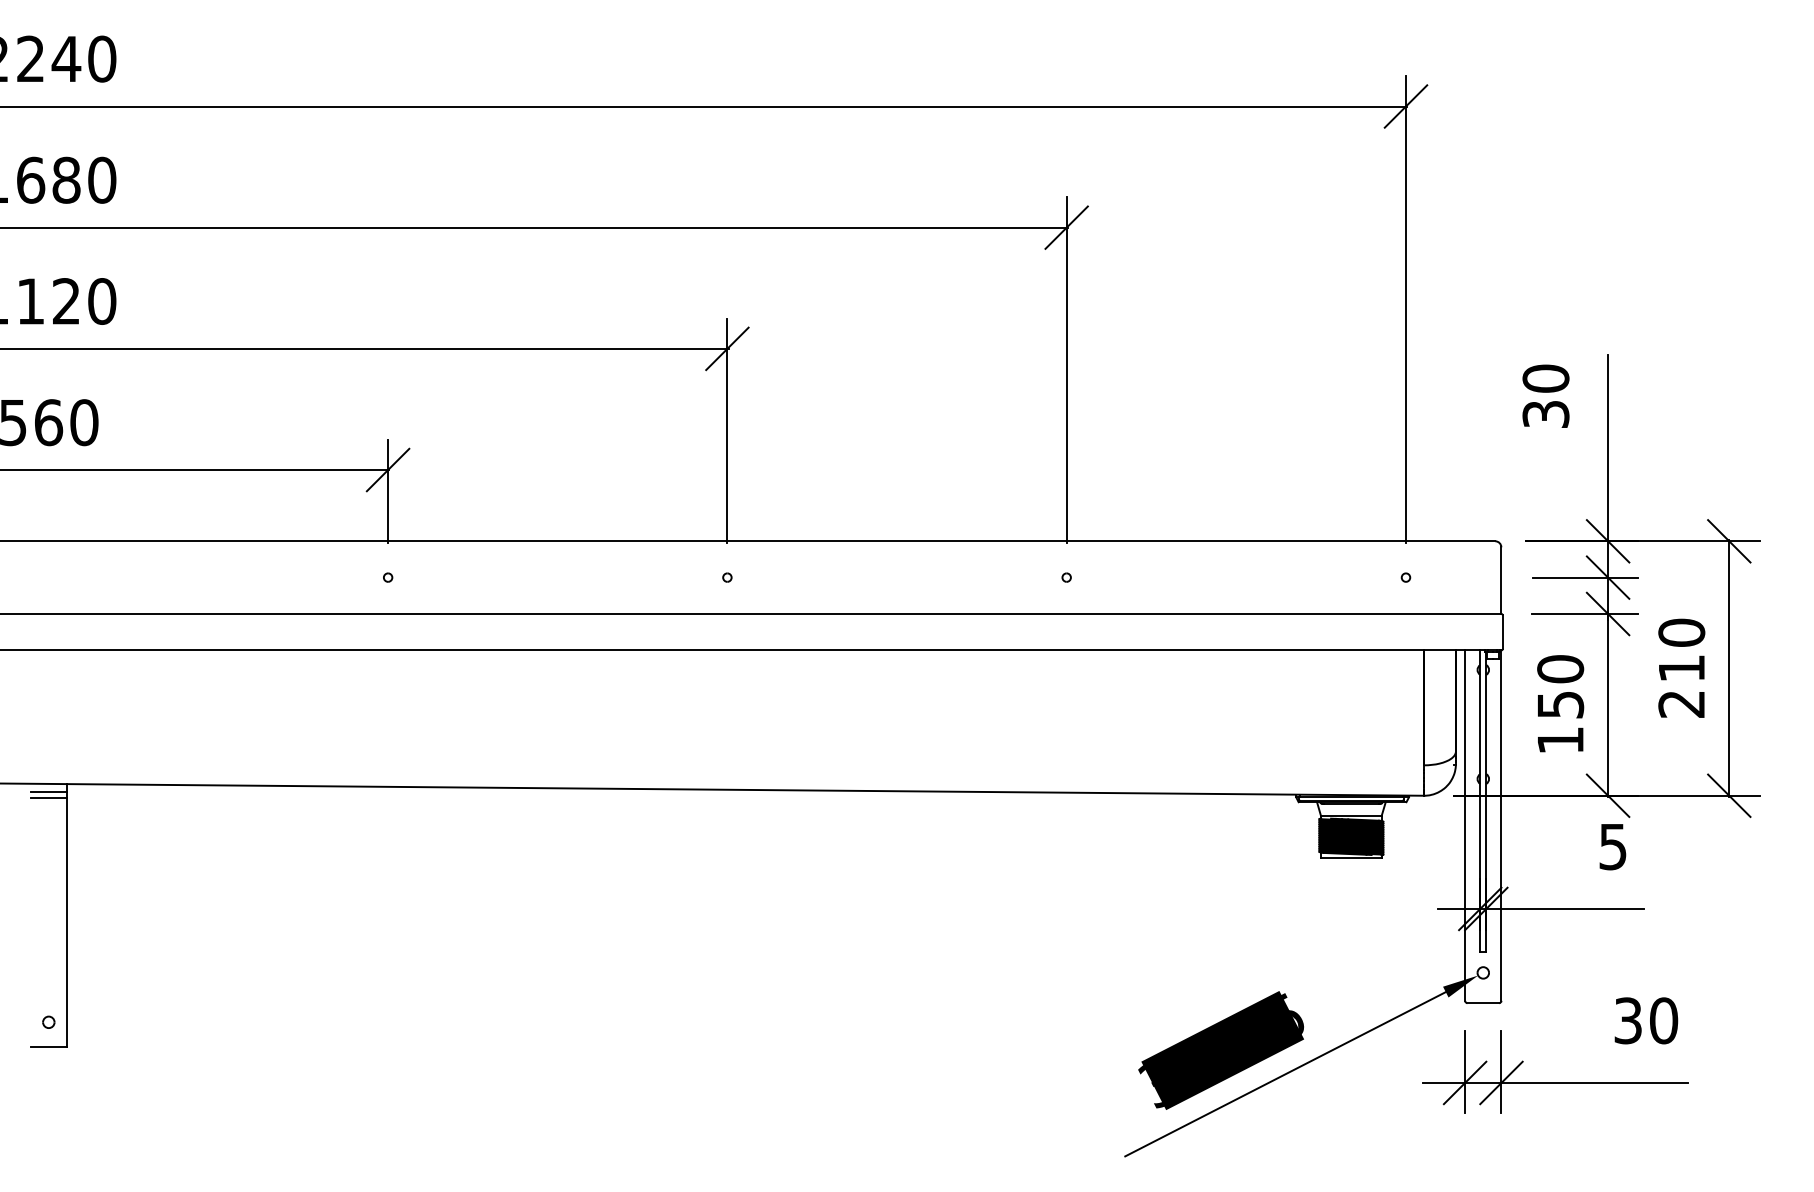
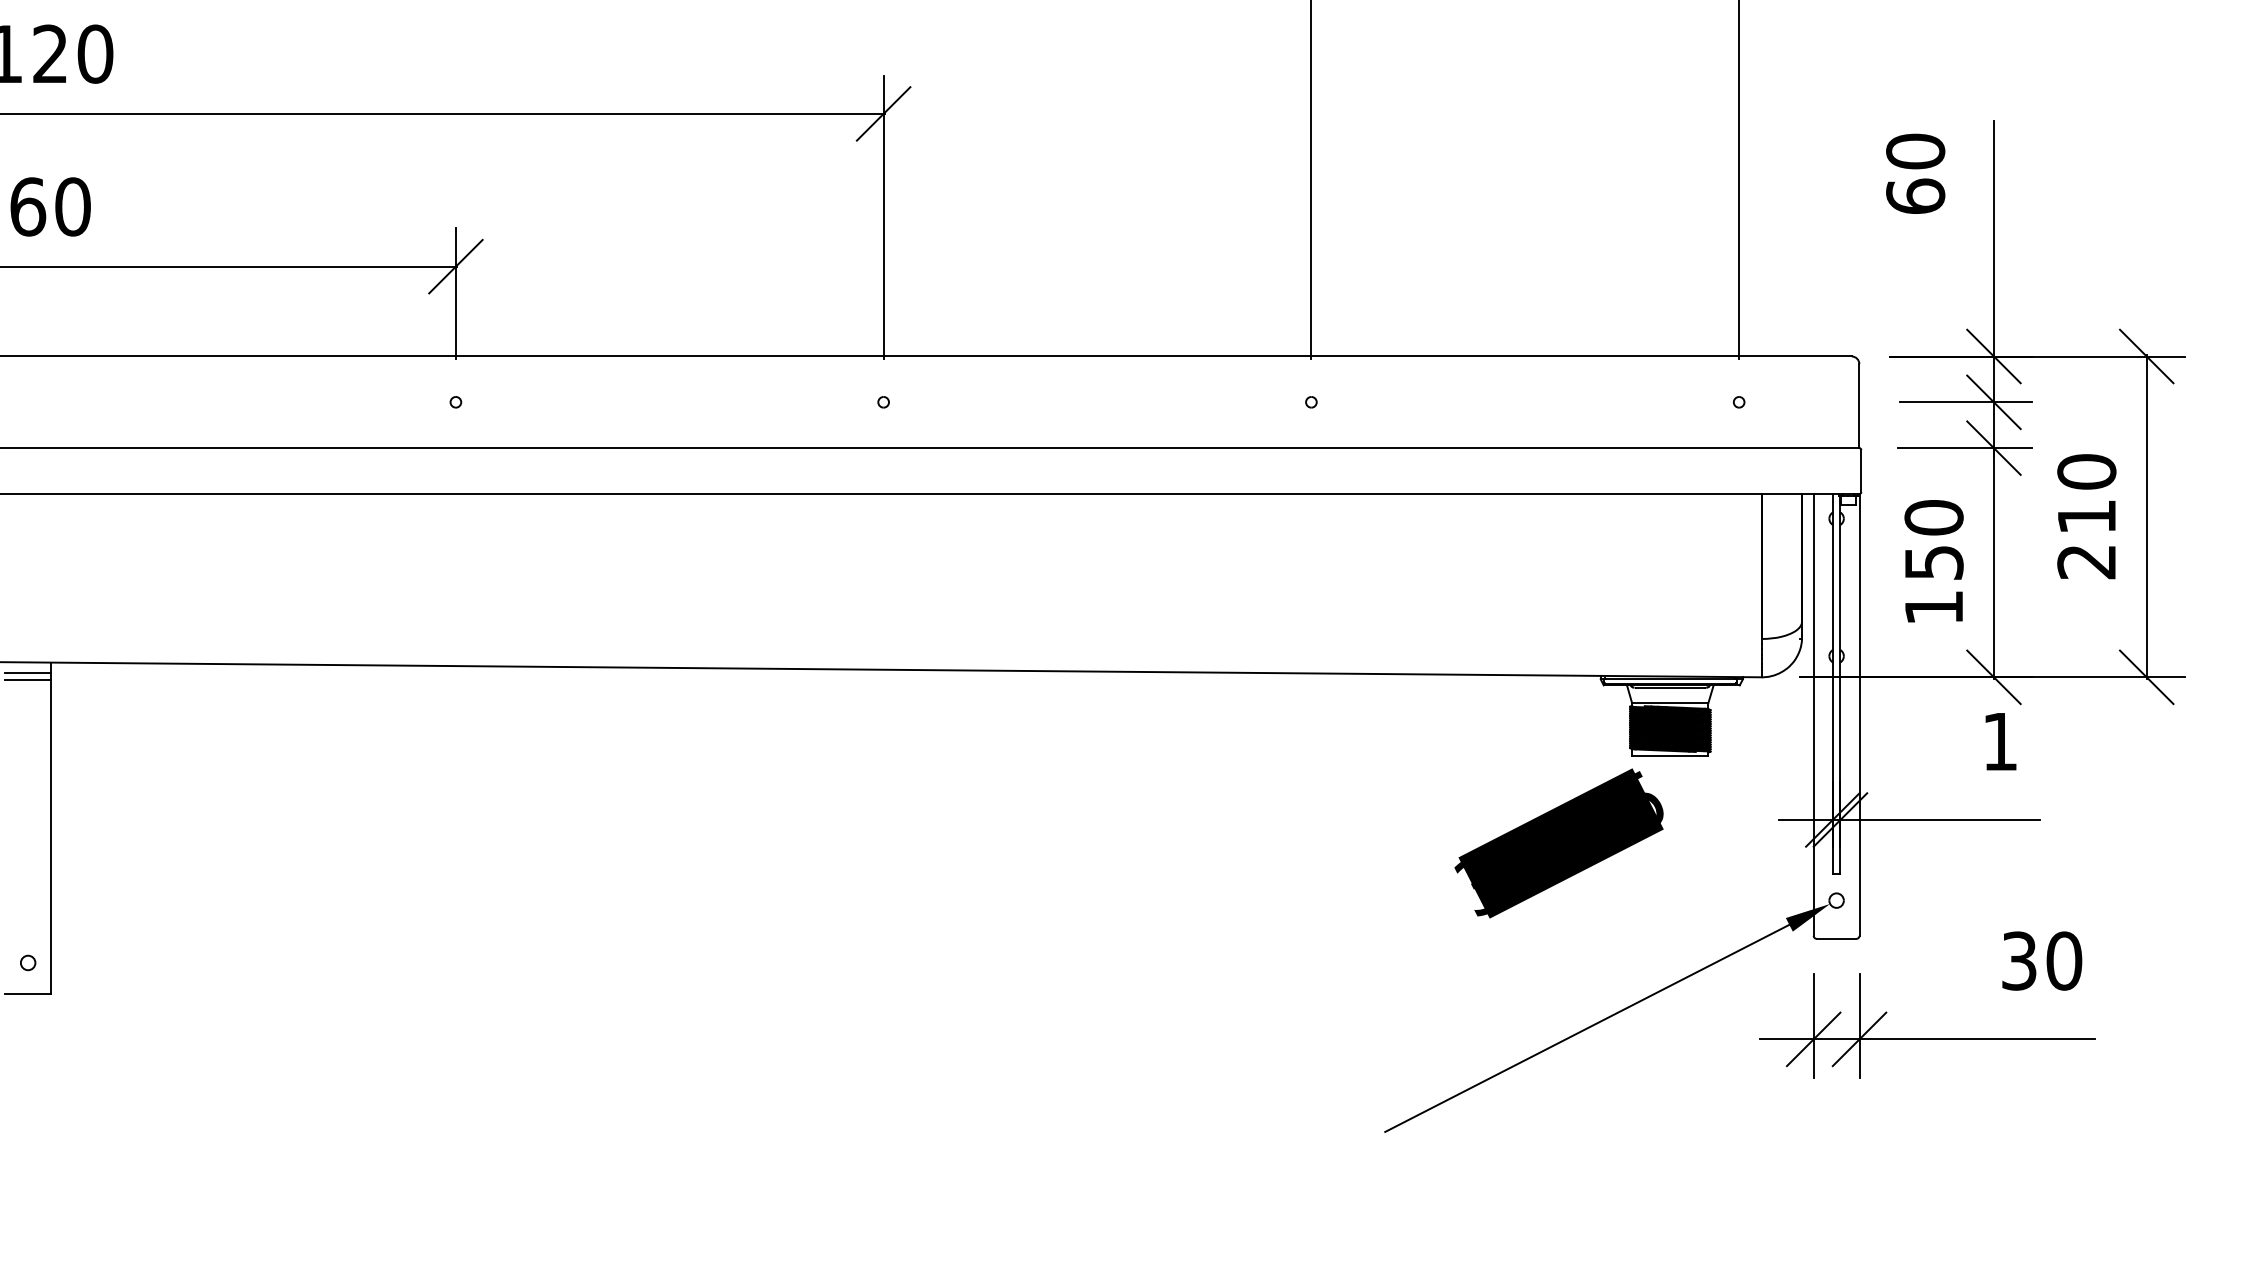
text: (1545, 414) -> (1915, 196), 30 -> 60
text: (1612, 847) -> (1999, 742), 5 -> 1
text: (1220, 1050) -> (1558, 843), moved

